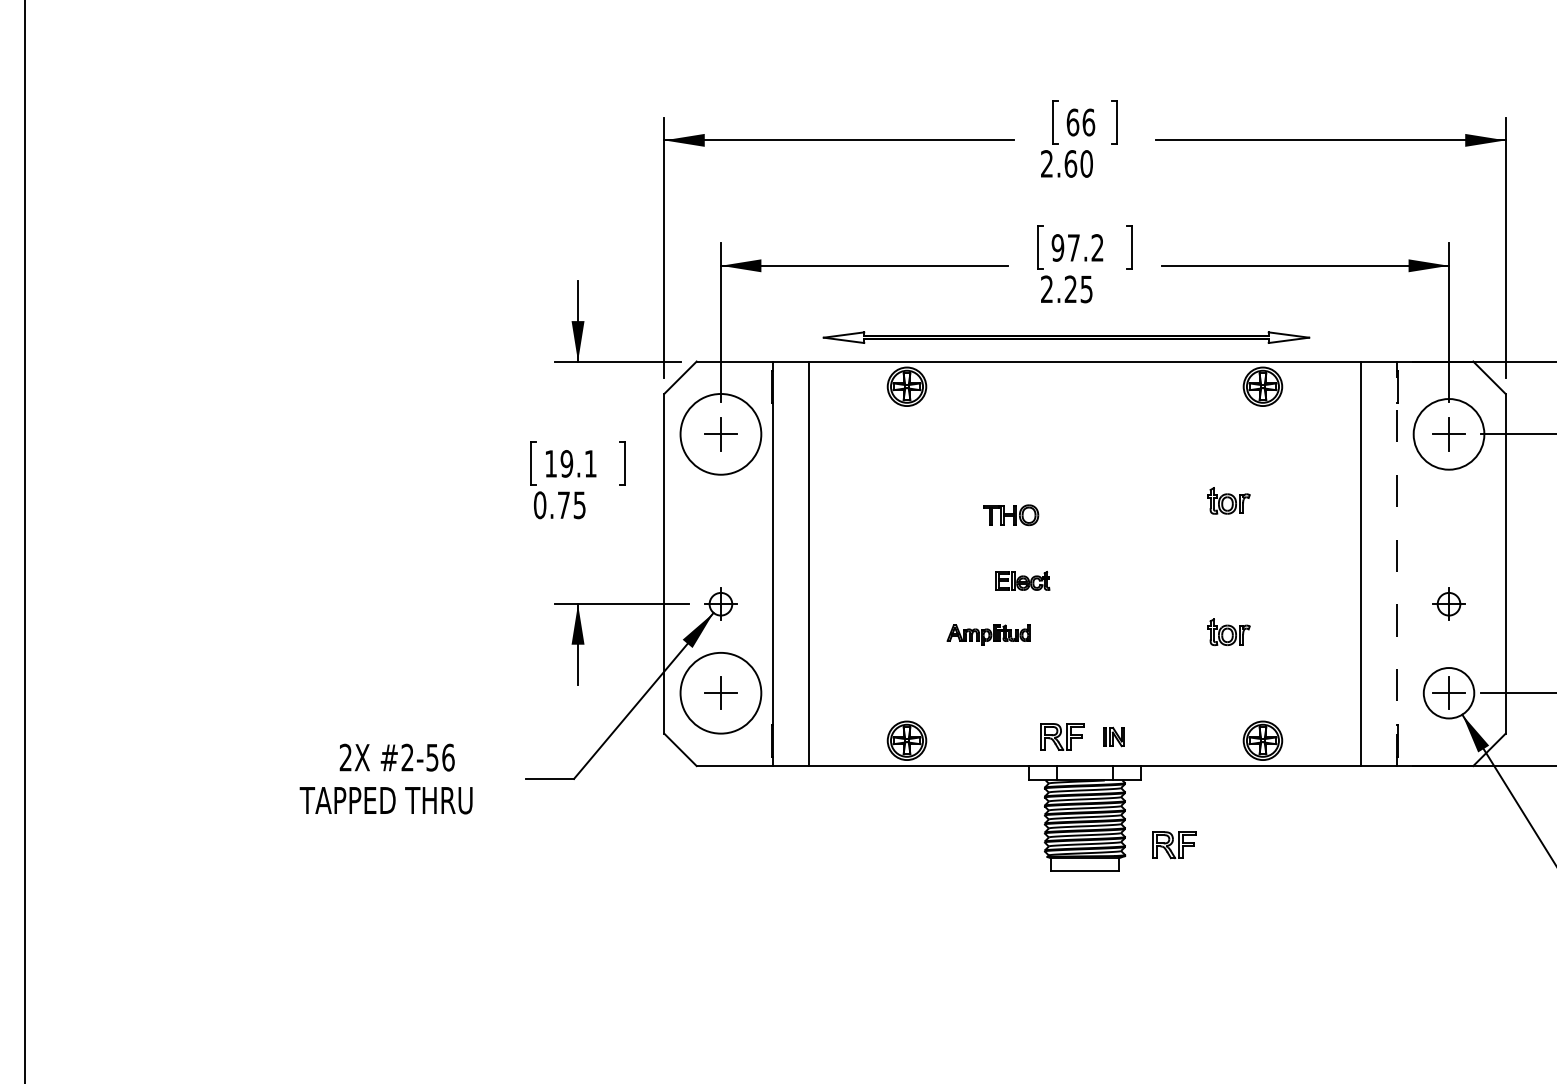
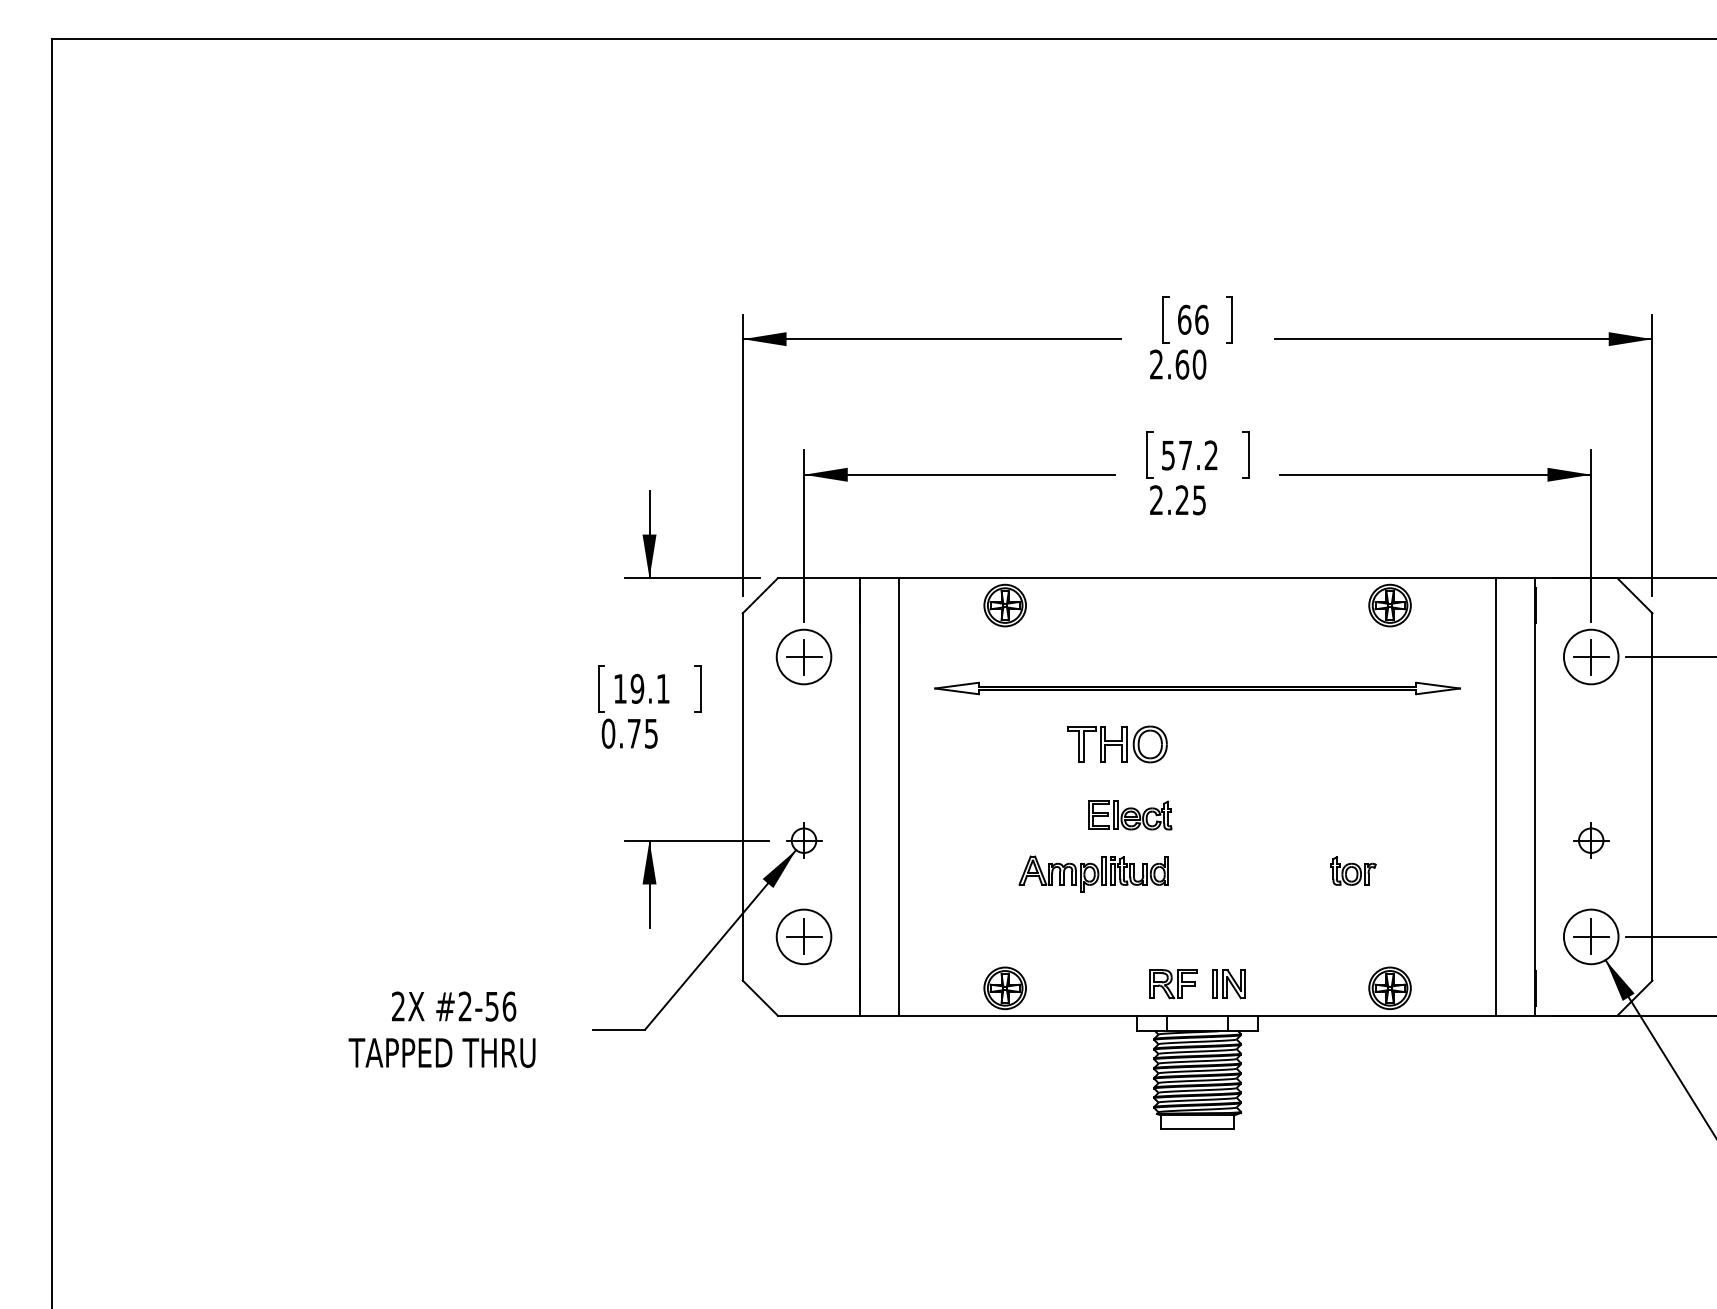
text: (1058, 247) -> (1168, 455), 97.2 -> 57.2
part: (1066, 337) -> (1197, 688), moved
circle: (720, 433) -> (803, 656), size x0.62
circle: (1448, 433) -> (1590, 656), size x0.71
part: (1229, 500) -> (1353, 728), removed
part: (1010, 515) -> (1117, 744), size x1.67
line: (1397, 563) -> (1535, 796), dashed -> solid
part: (1022, 580) -> (1130, 815), size x1.43
part: (988, 634) -> (1093, 873), size x1.67
circle: (720, 692) -> (803, 936), size x0.62
part: (1113, 737) -> (1228, 984), size x1.43
part: (1174, 845) -> (1294, 1101), removed

